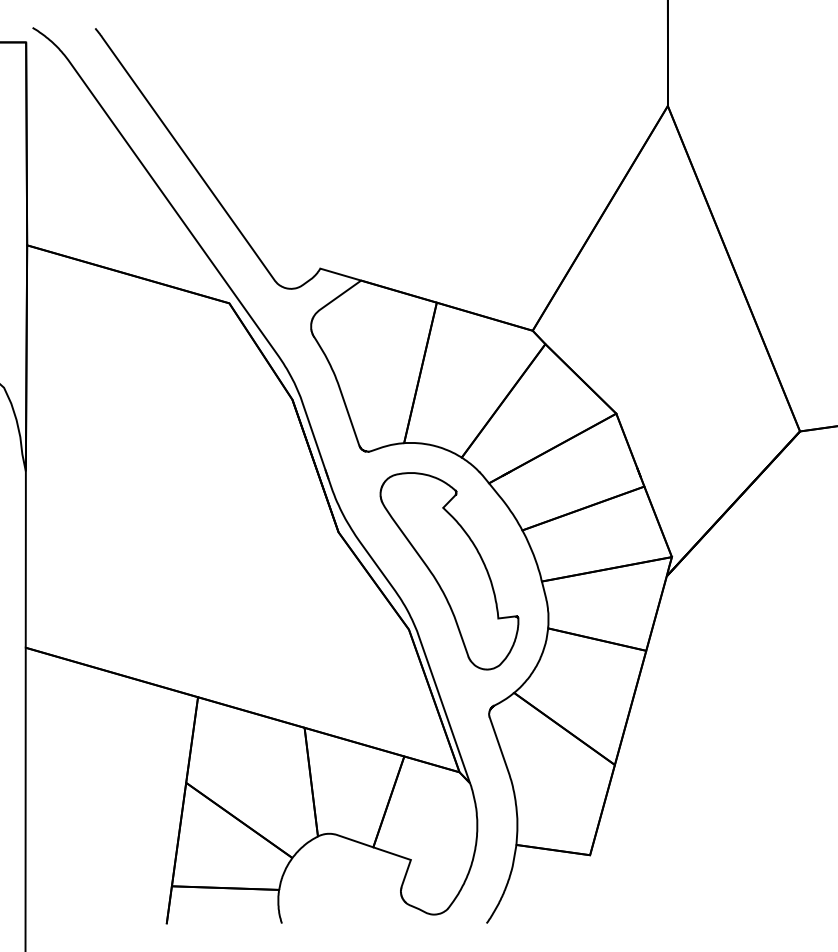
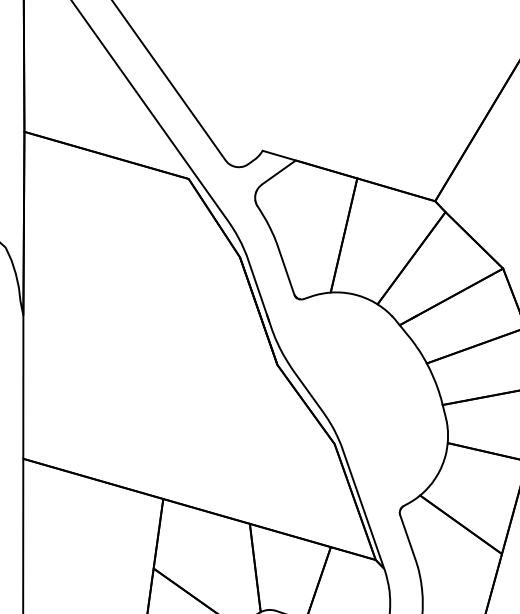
part: (449, 571) -> (367, 396), removed

